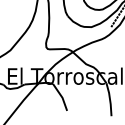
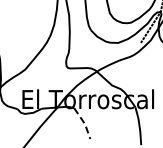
line: (62, 97) -> (84, 123), solid -> dashed

